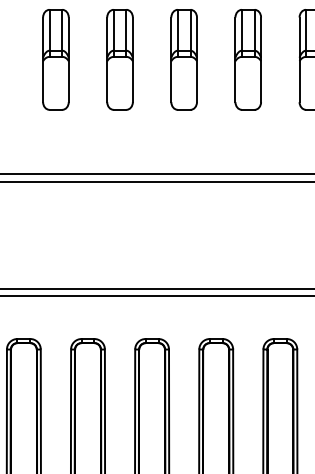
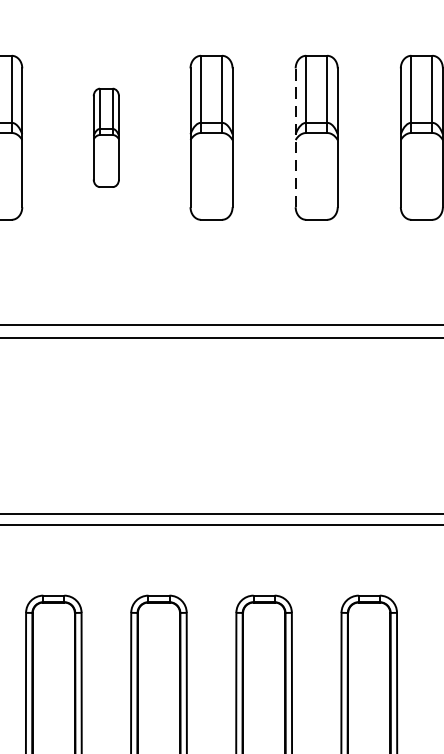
part: (119, 59) -> (105, 137), size x0.6
line: (235, 59) -> (295, 137), solid -> dashed

